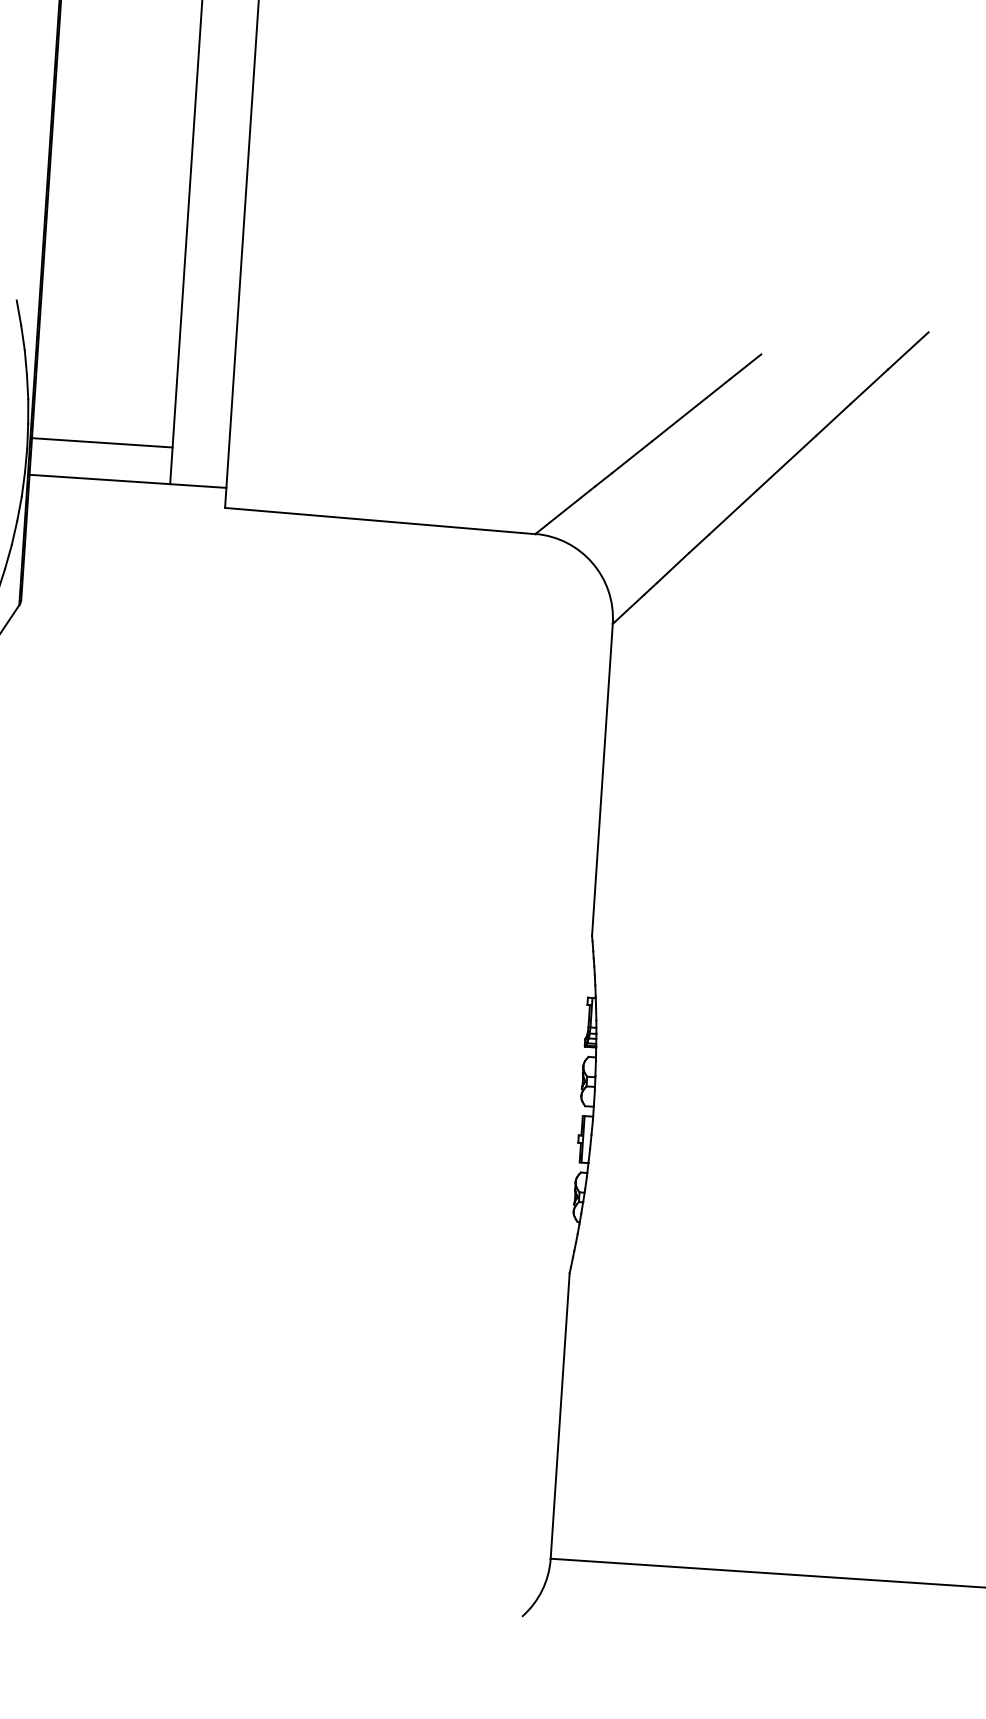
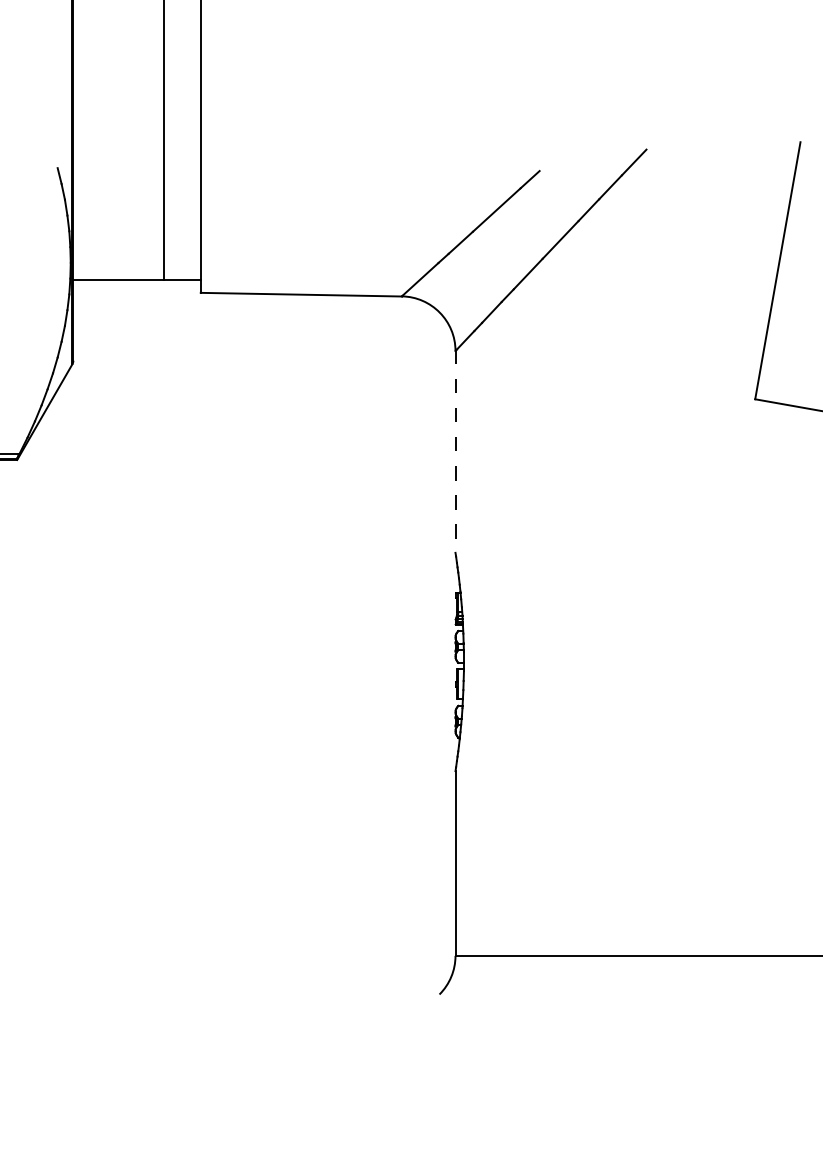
line: (101, 443) -> (118, 256), removed
line: (602, 779) -> (455, 451), solid -> dashed

